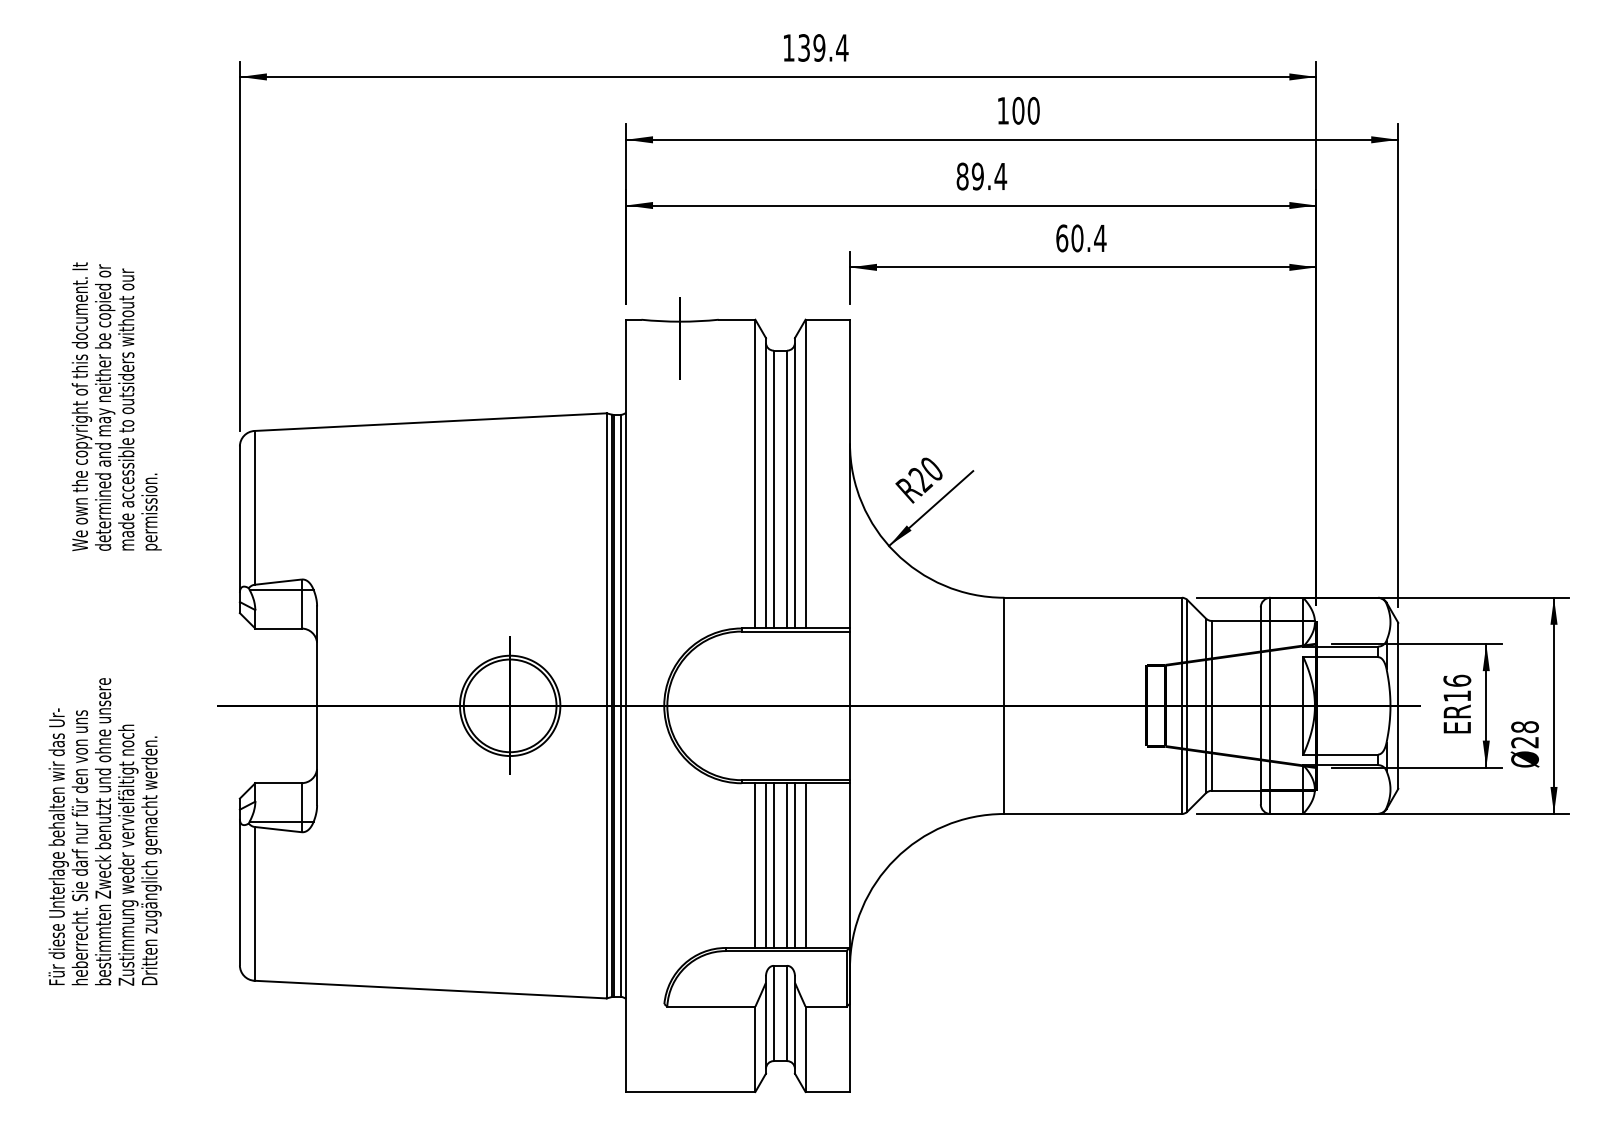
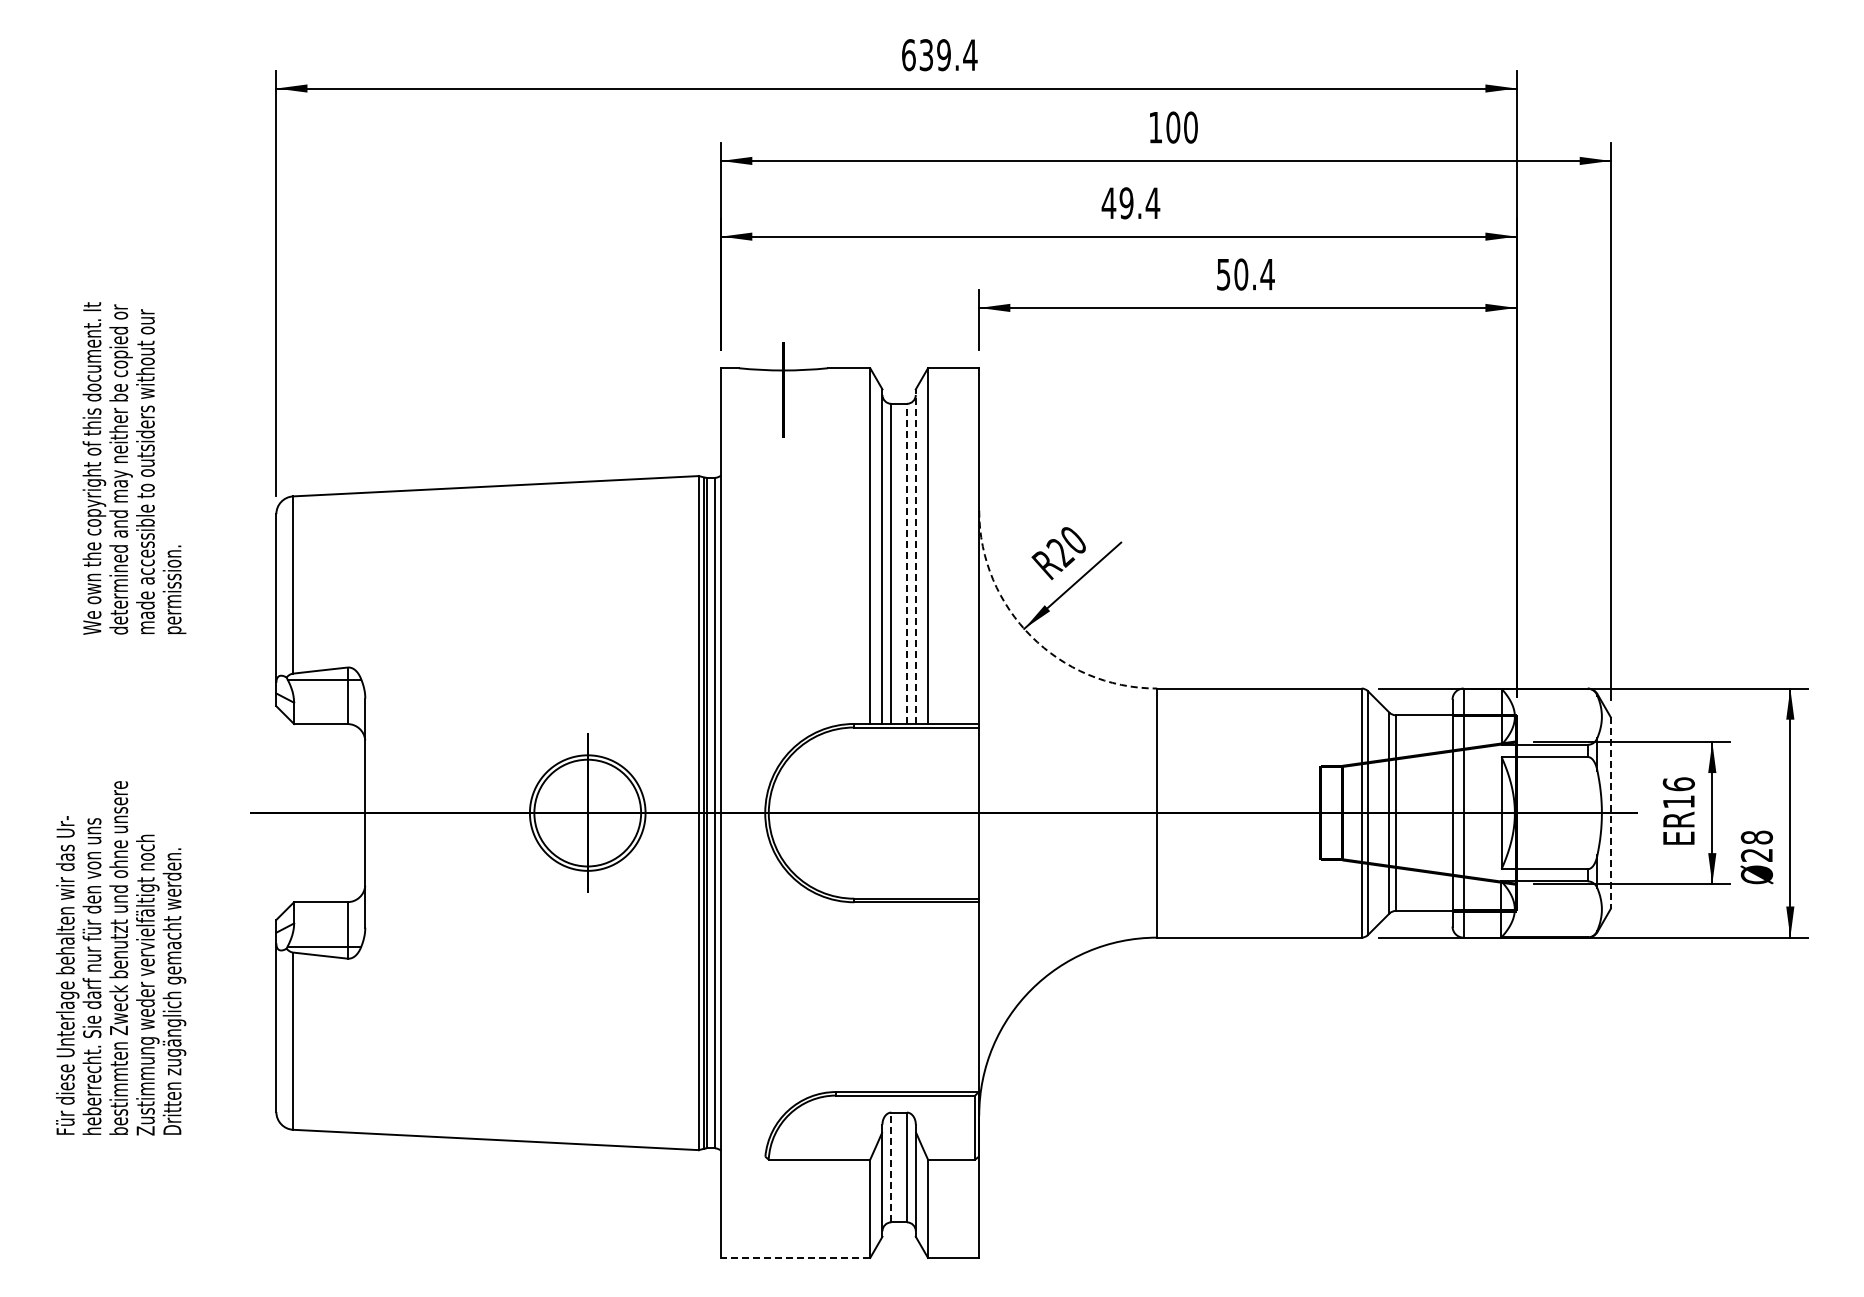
text: (788, 48) -> (908, 55), 139.4 -> 639.4
text: (962, 176) -> (1108, 203), 89.4 -> 49.4
text: (1062, 238) -> (1223, 274), 60.4 -> 50.4
line: (794, 483) -> (915, 556), solid -> dashed
line: (786, 489) -> (906, 563), solid -> dashed
arc: (895, 552) -> (1031, 636), solid -> dashed
line: (1397, 706) -> (1610, 813), solid -> dashed
line: (755, 865) -> (870, 997), removed
line: (766, 865) -> (882, 997), removed
line: (773, 865) -> (891, 997), removed
line: (786, 865) -> (906, 997), removed
line: (794, 865) -> (915, 997), removed
line: (805, 865) -> (928, 997), removed
line: (773, 1013) -> (891, 1167), solid -> dashed
line: (690, 1091) -> (795, 1257), solid -> dashed

